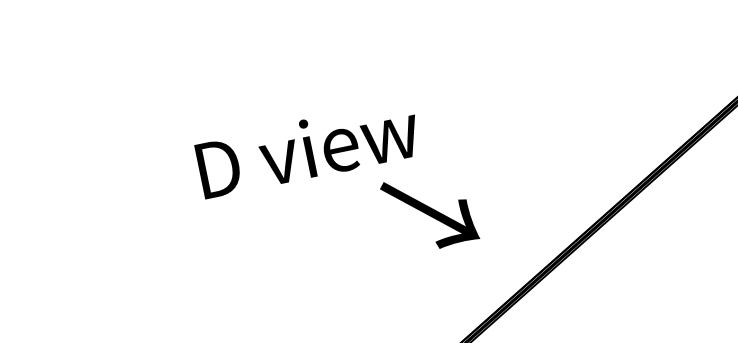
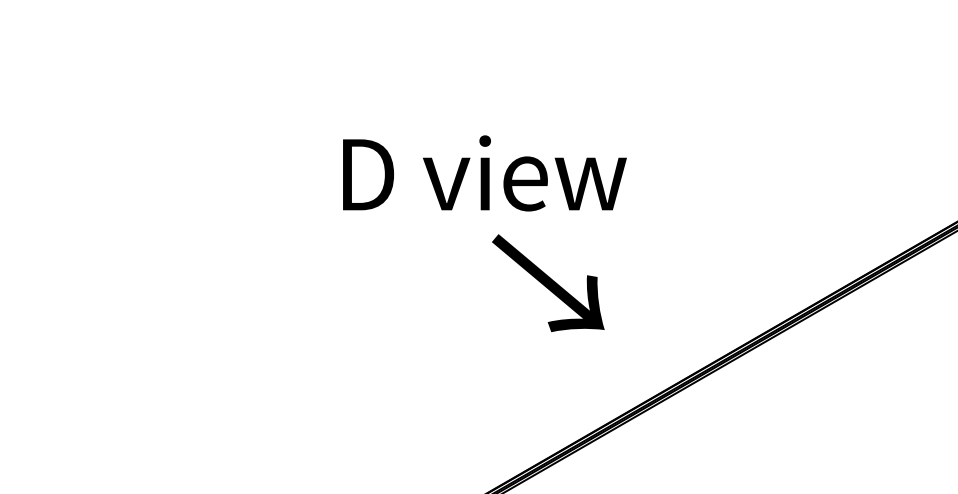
text: (308, 149) -> (484, 173), moved

